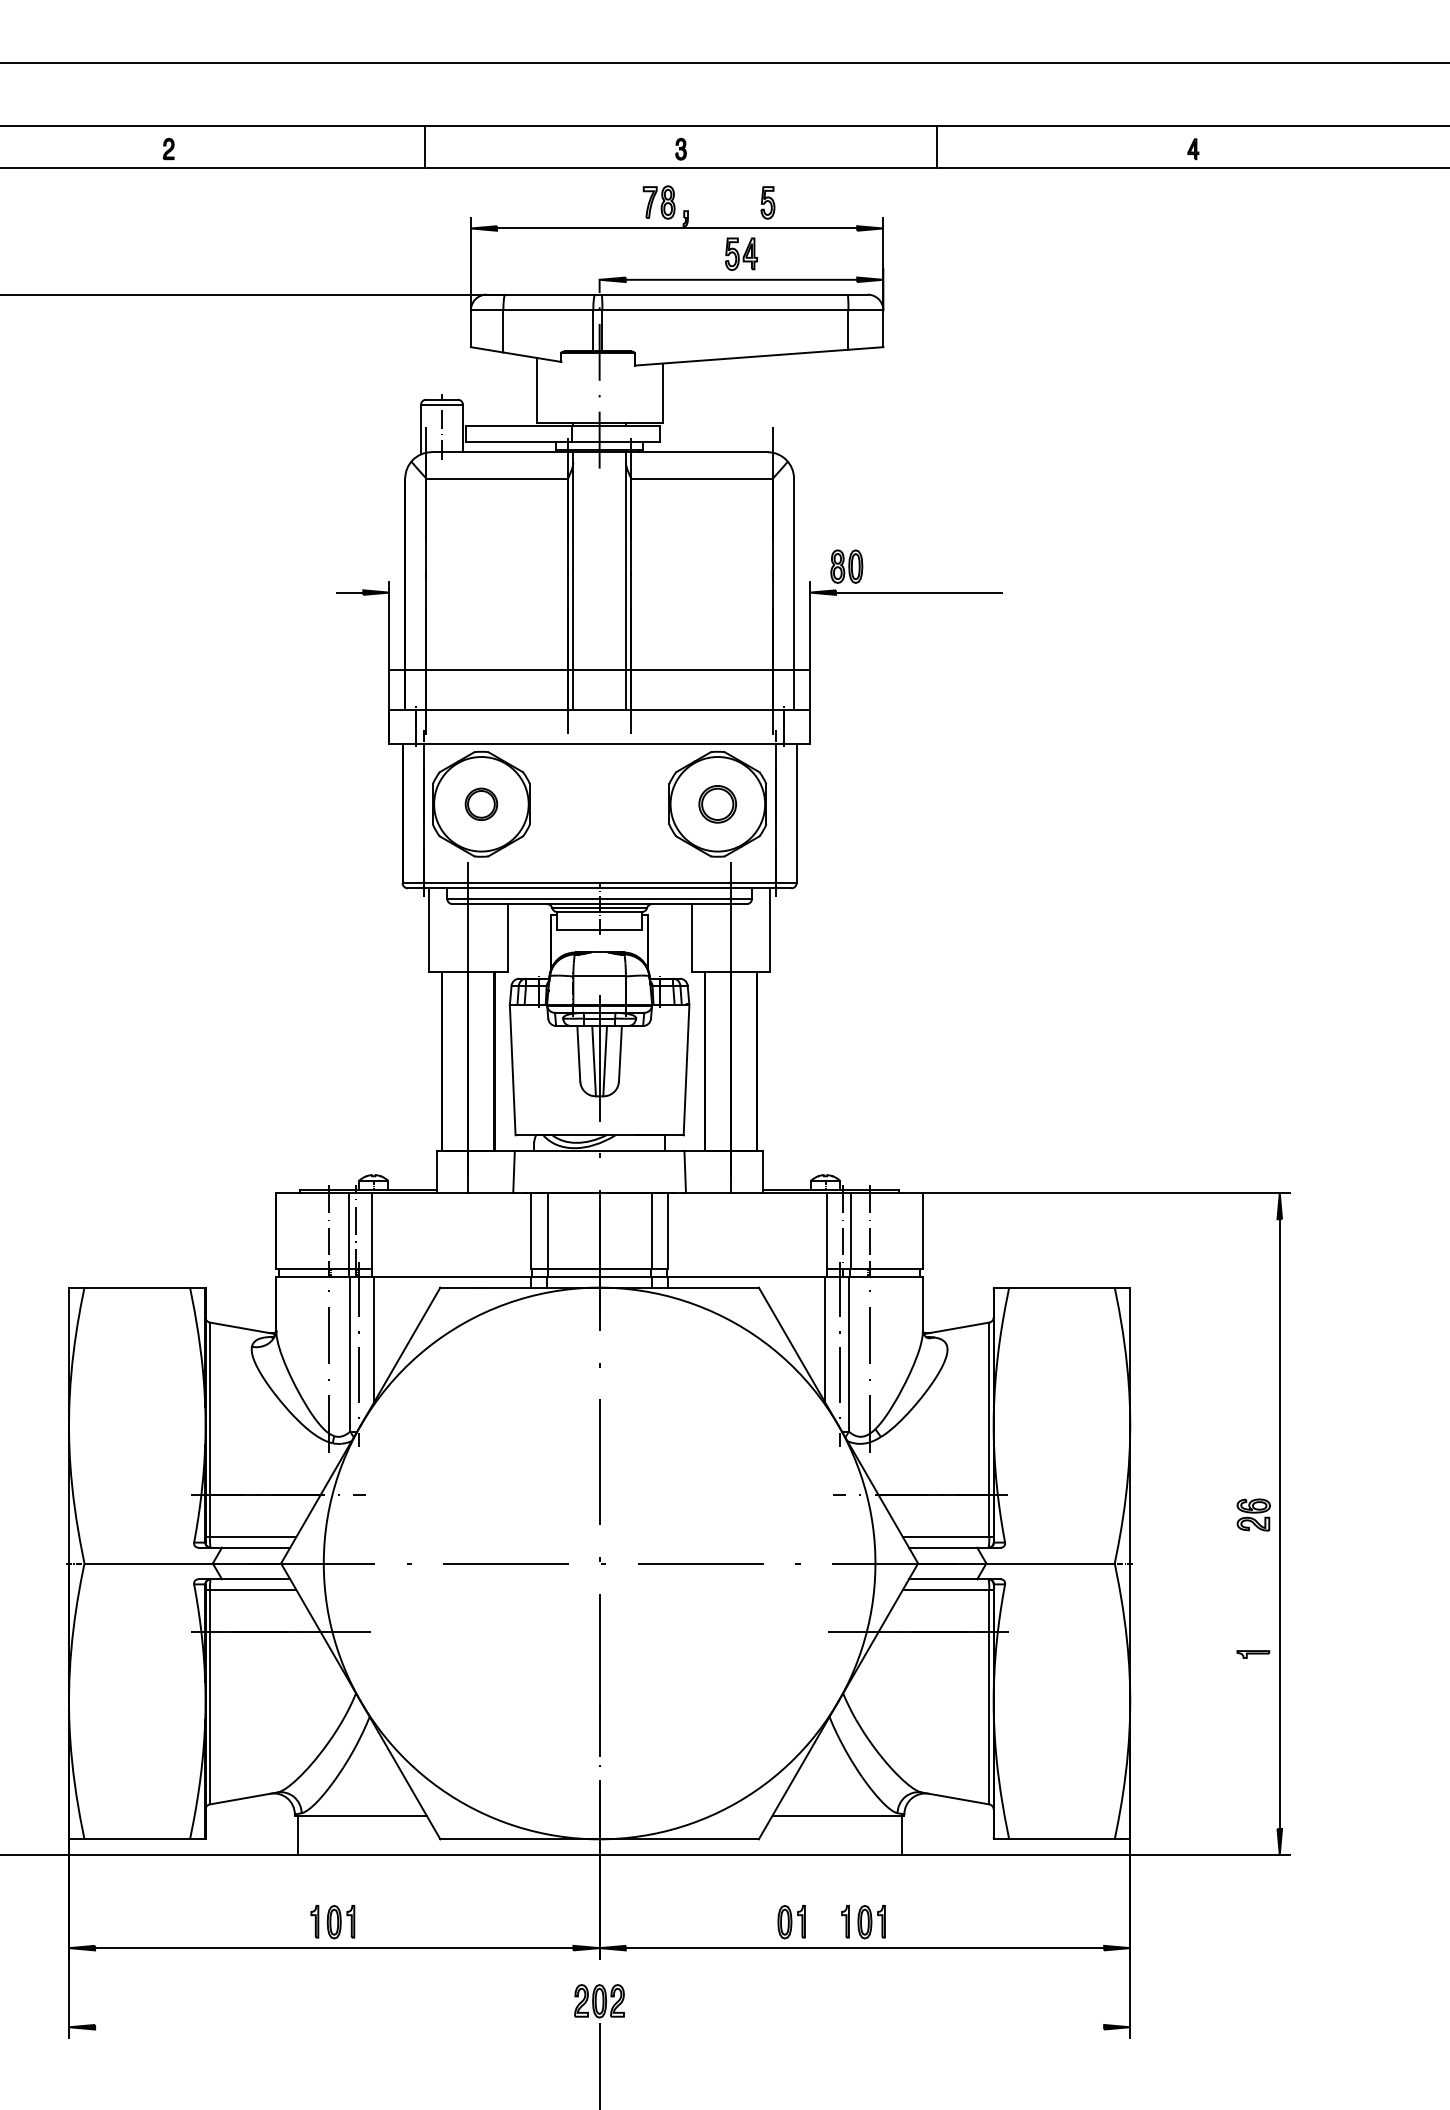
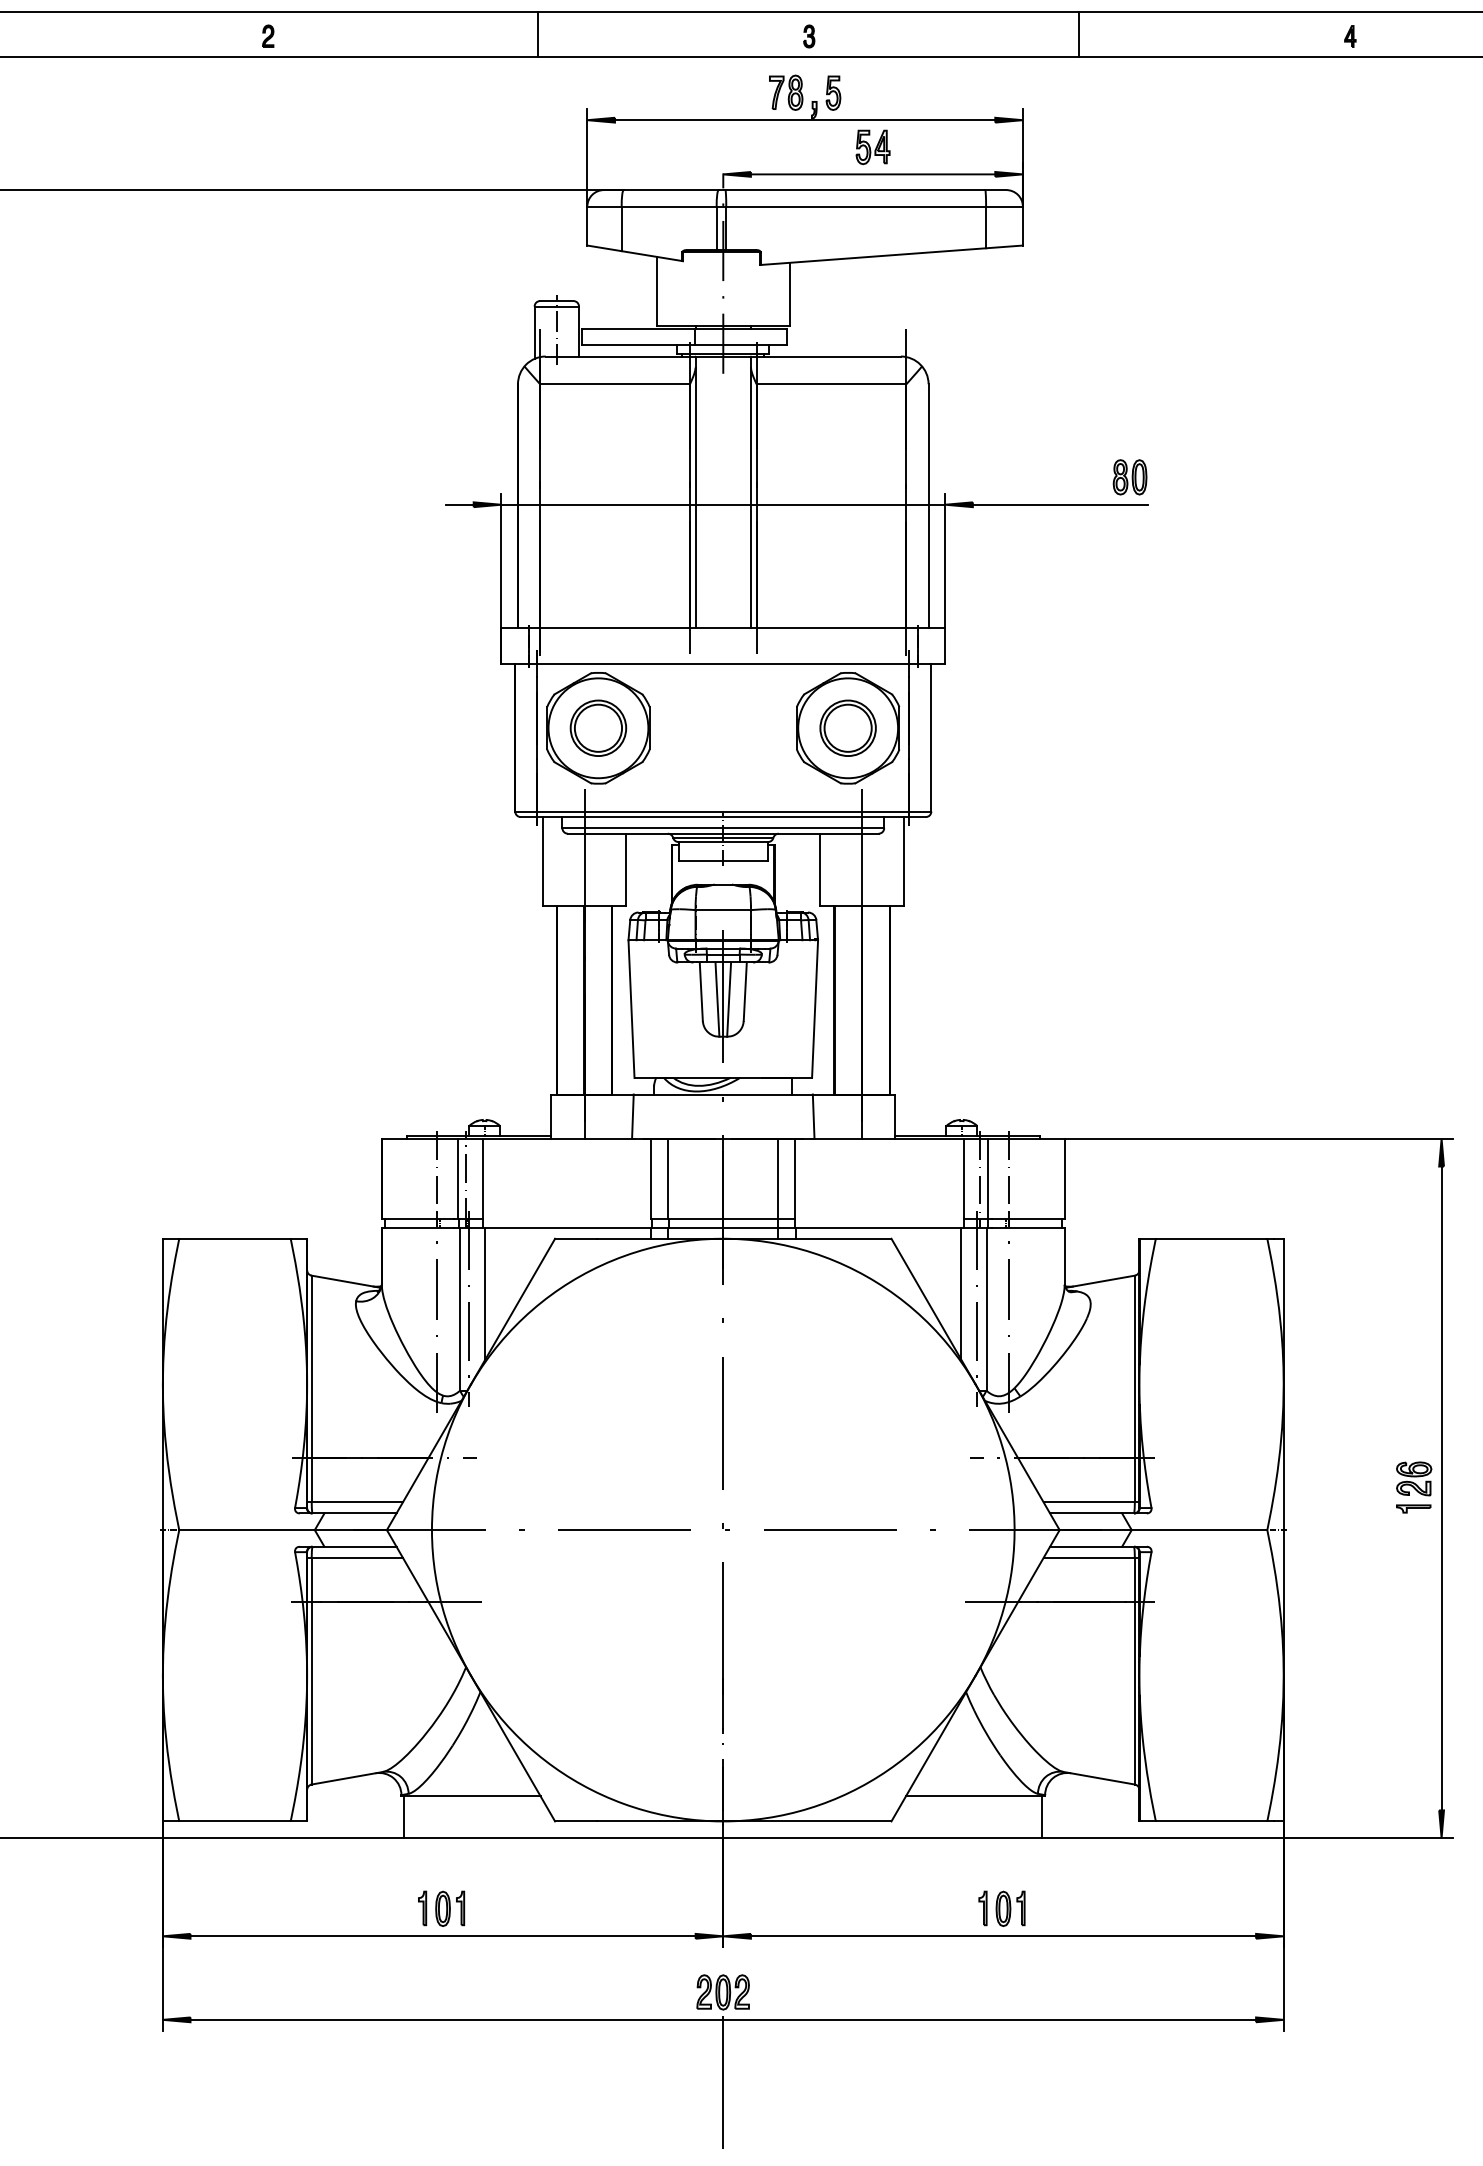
part: (767, 202) -> (832, 92), moved
part: (846, 566) -> (1129, 477), moved
line: (599, 669) -> (723, 504), moved
part: (481, 804) -> (598, 728), size x1.67
part: (717, 804) -> (847, 728), size x1.43
part: (1253, 1654) -> (1413, 1508), moved
part: (791, 1922) -> (925, 1909), removed
line: (599, 2027) -> (723, 2020), added

